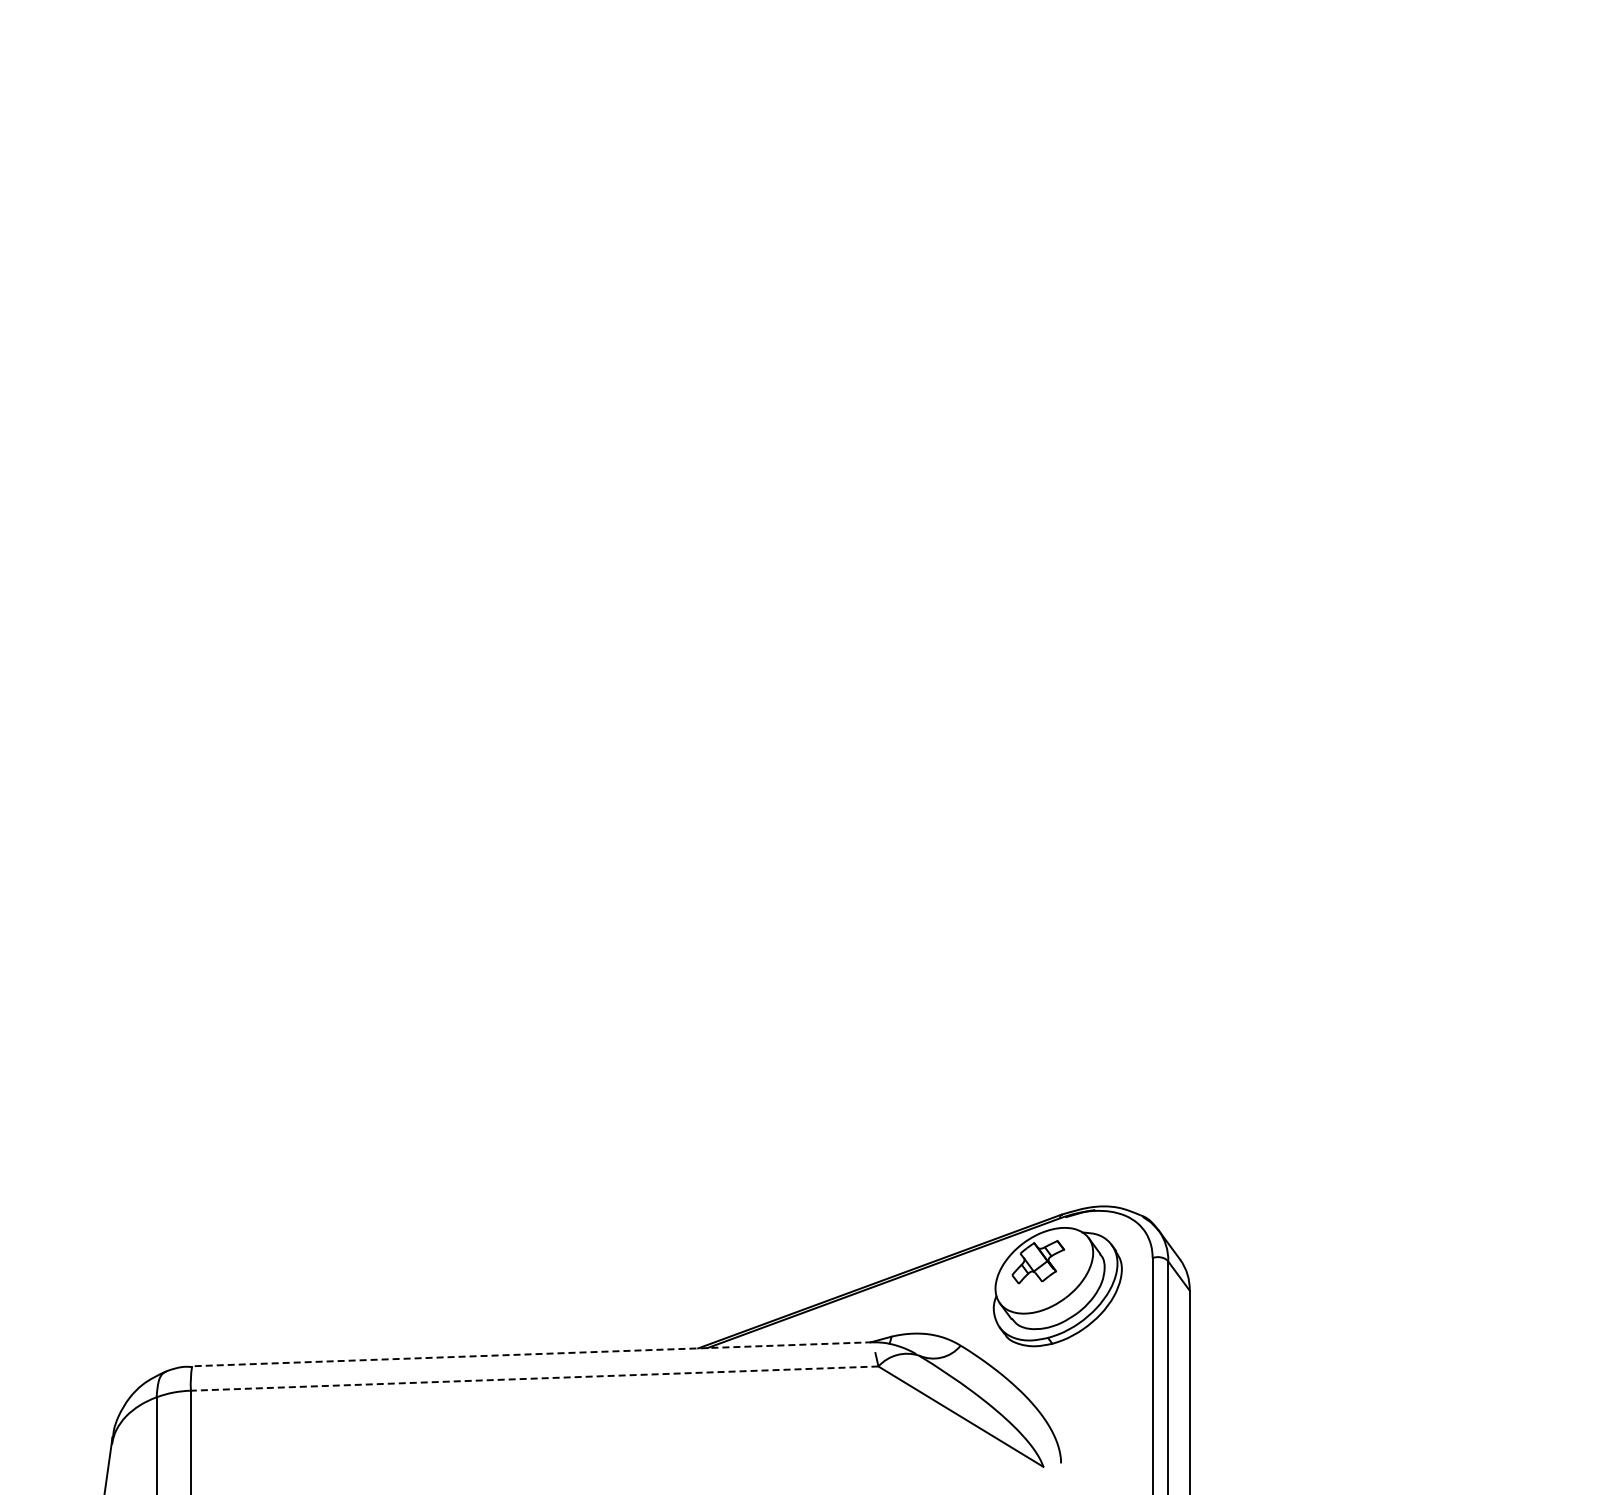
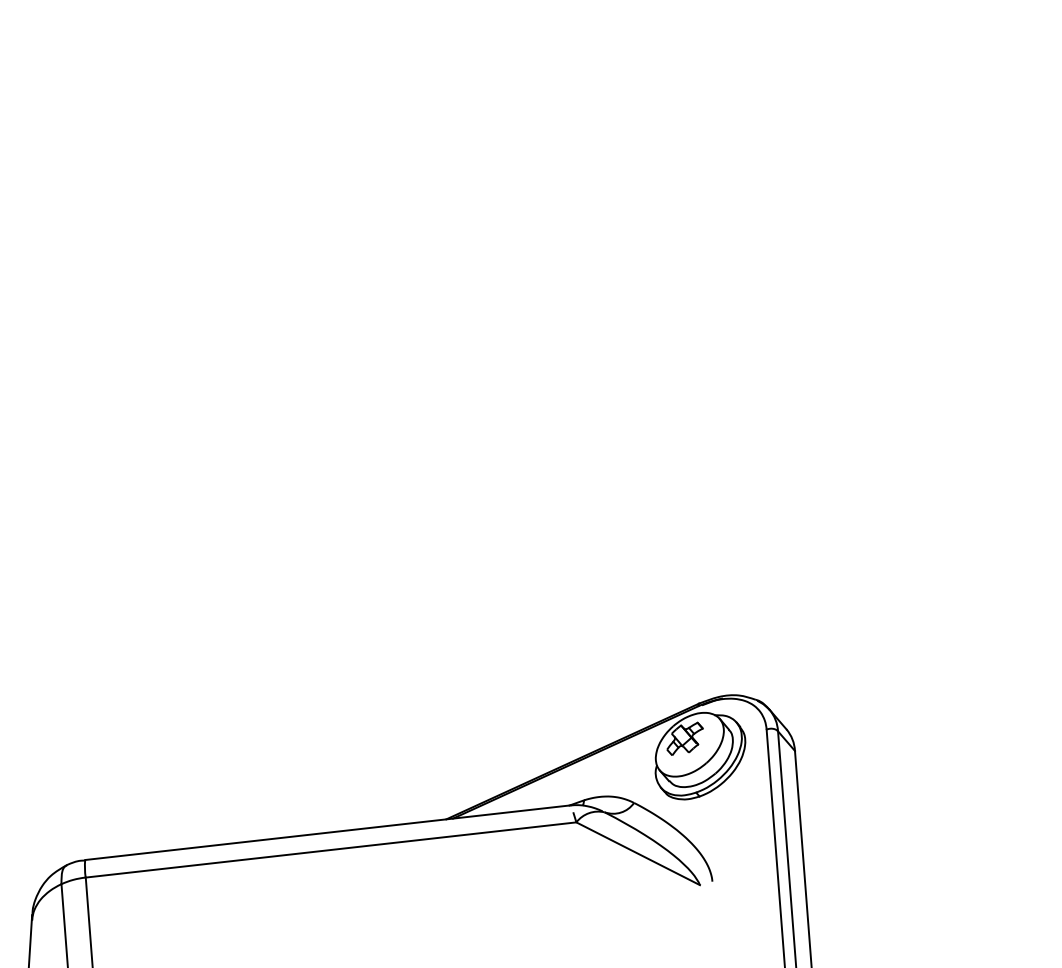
line: (531, 1354) -> (327, 832), dashed -> solid
line: (534, 1378) -> (330, 849), dashed -> solid

